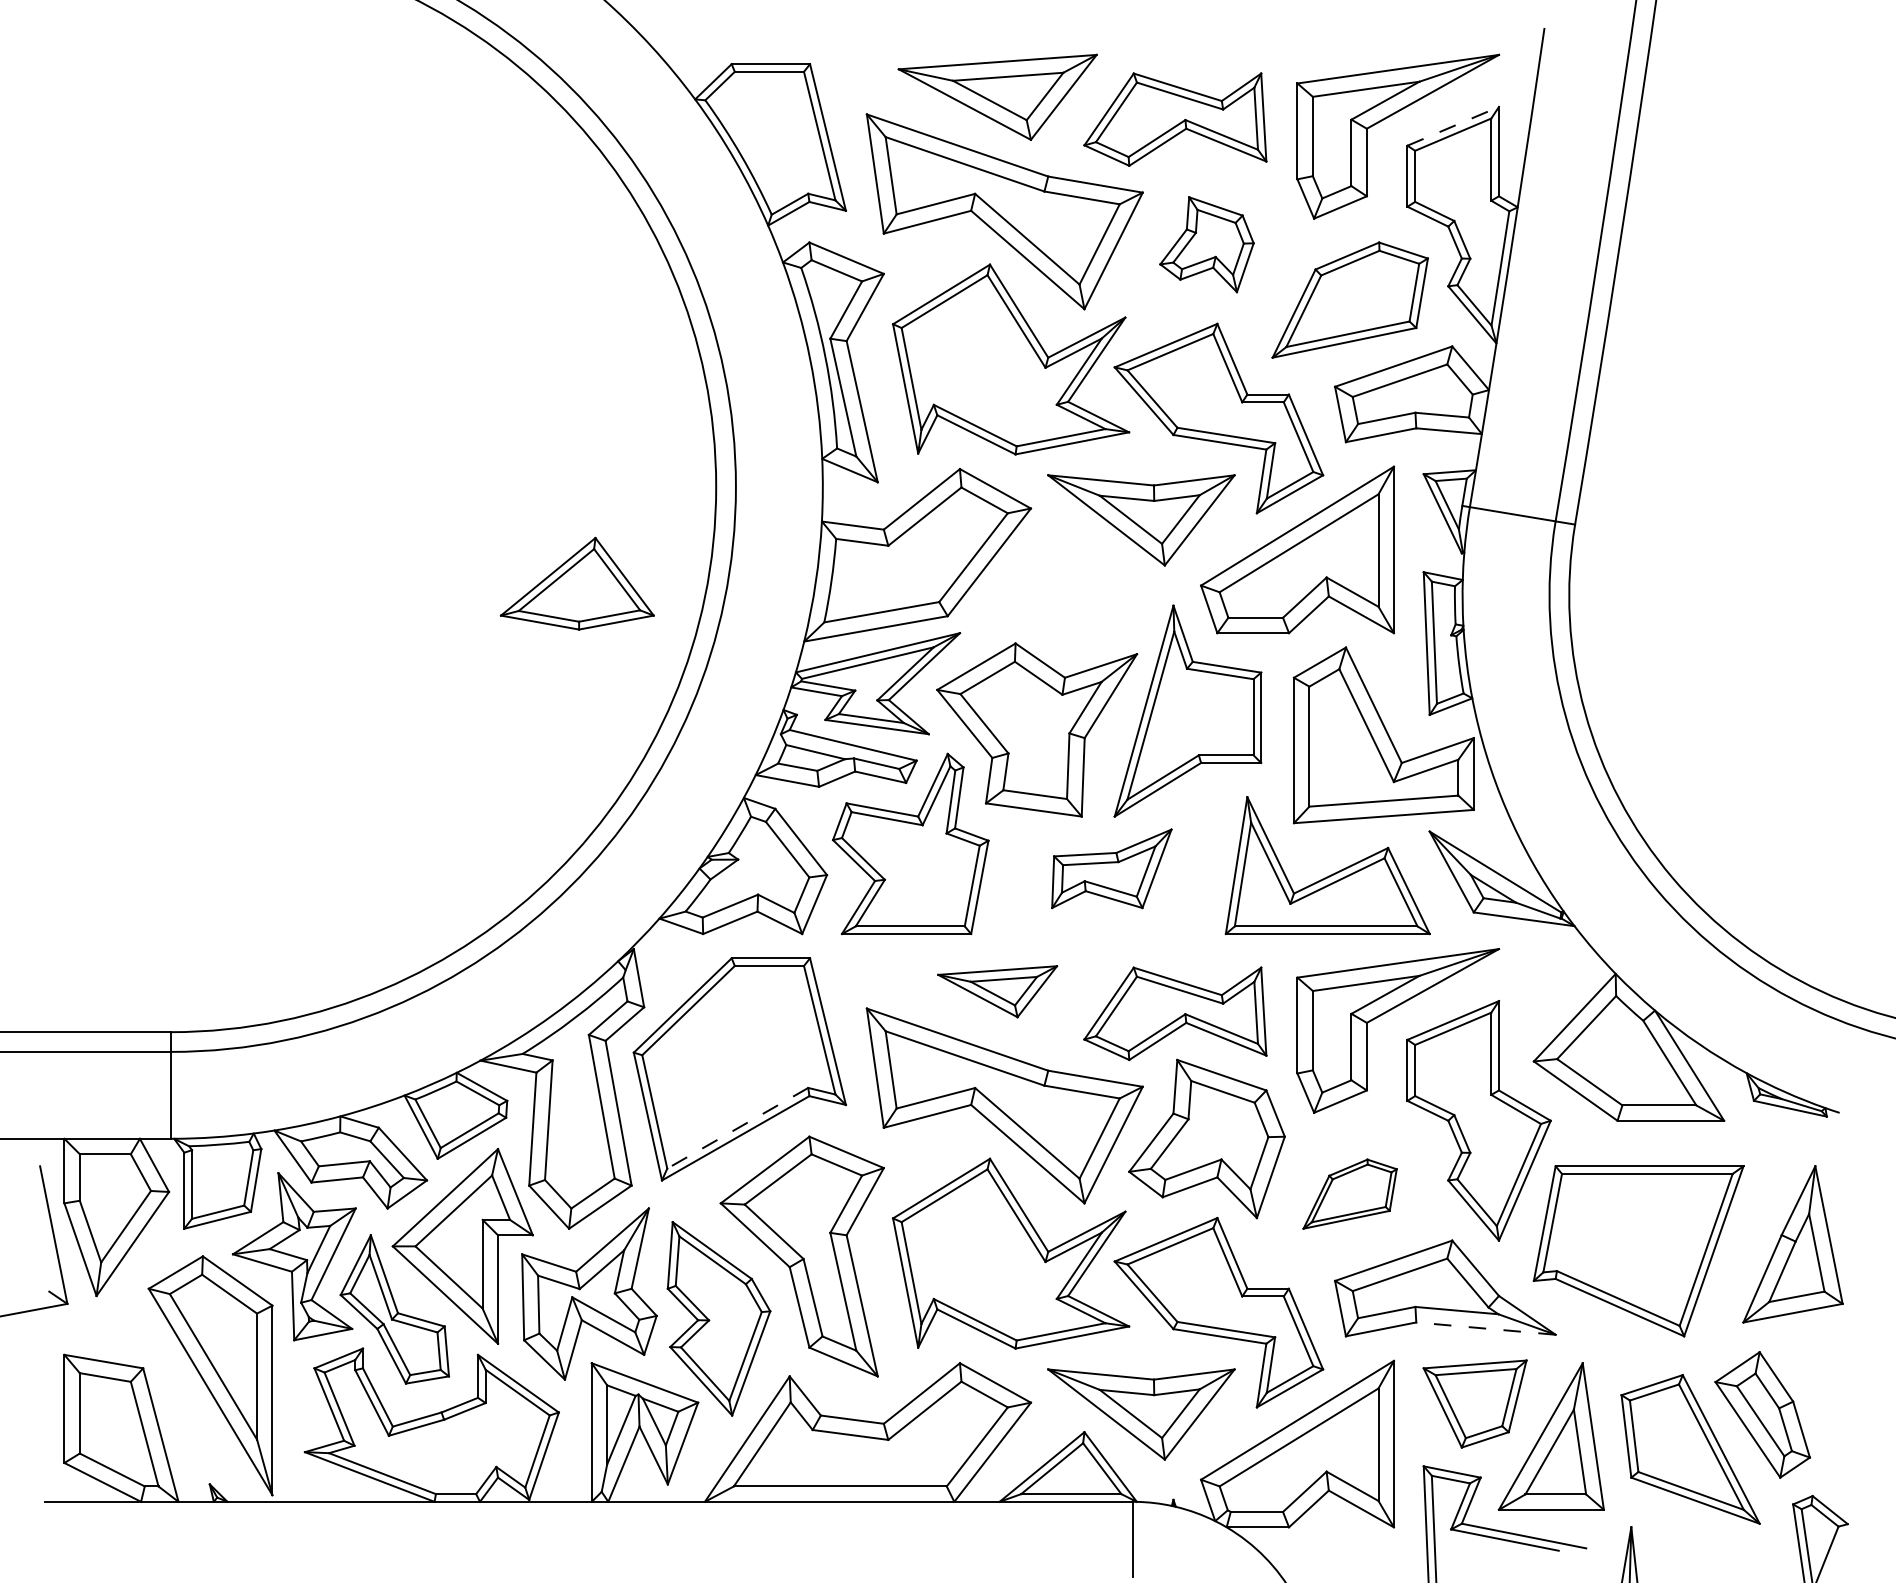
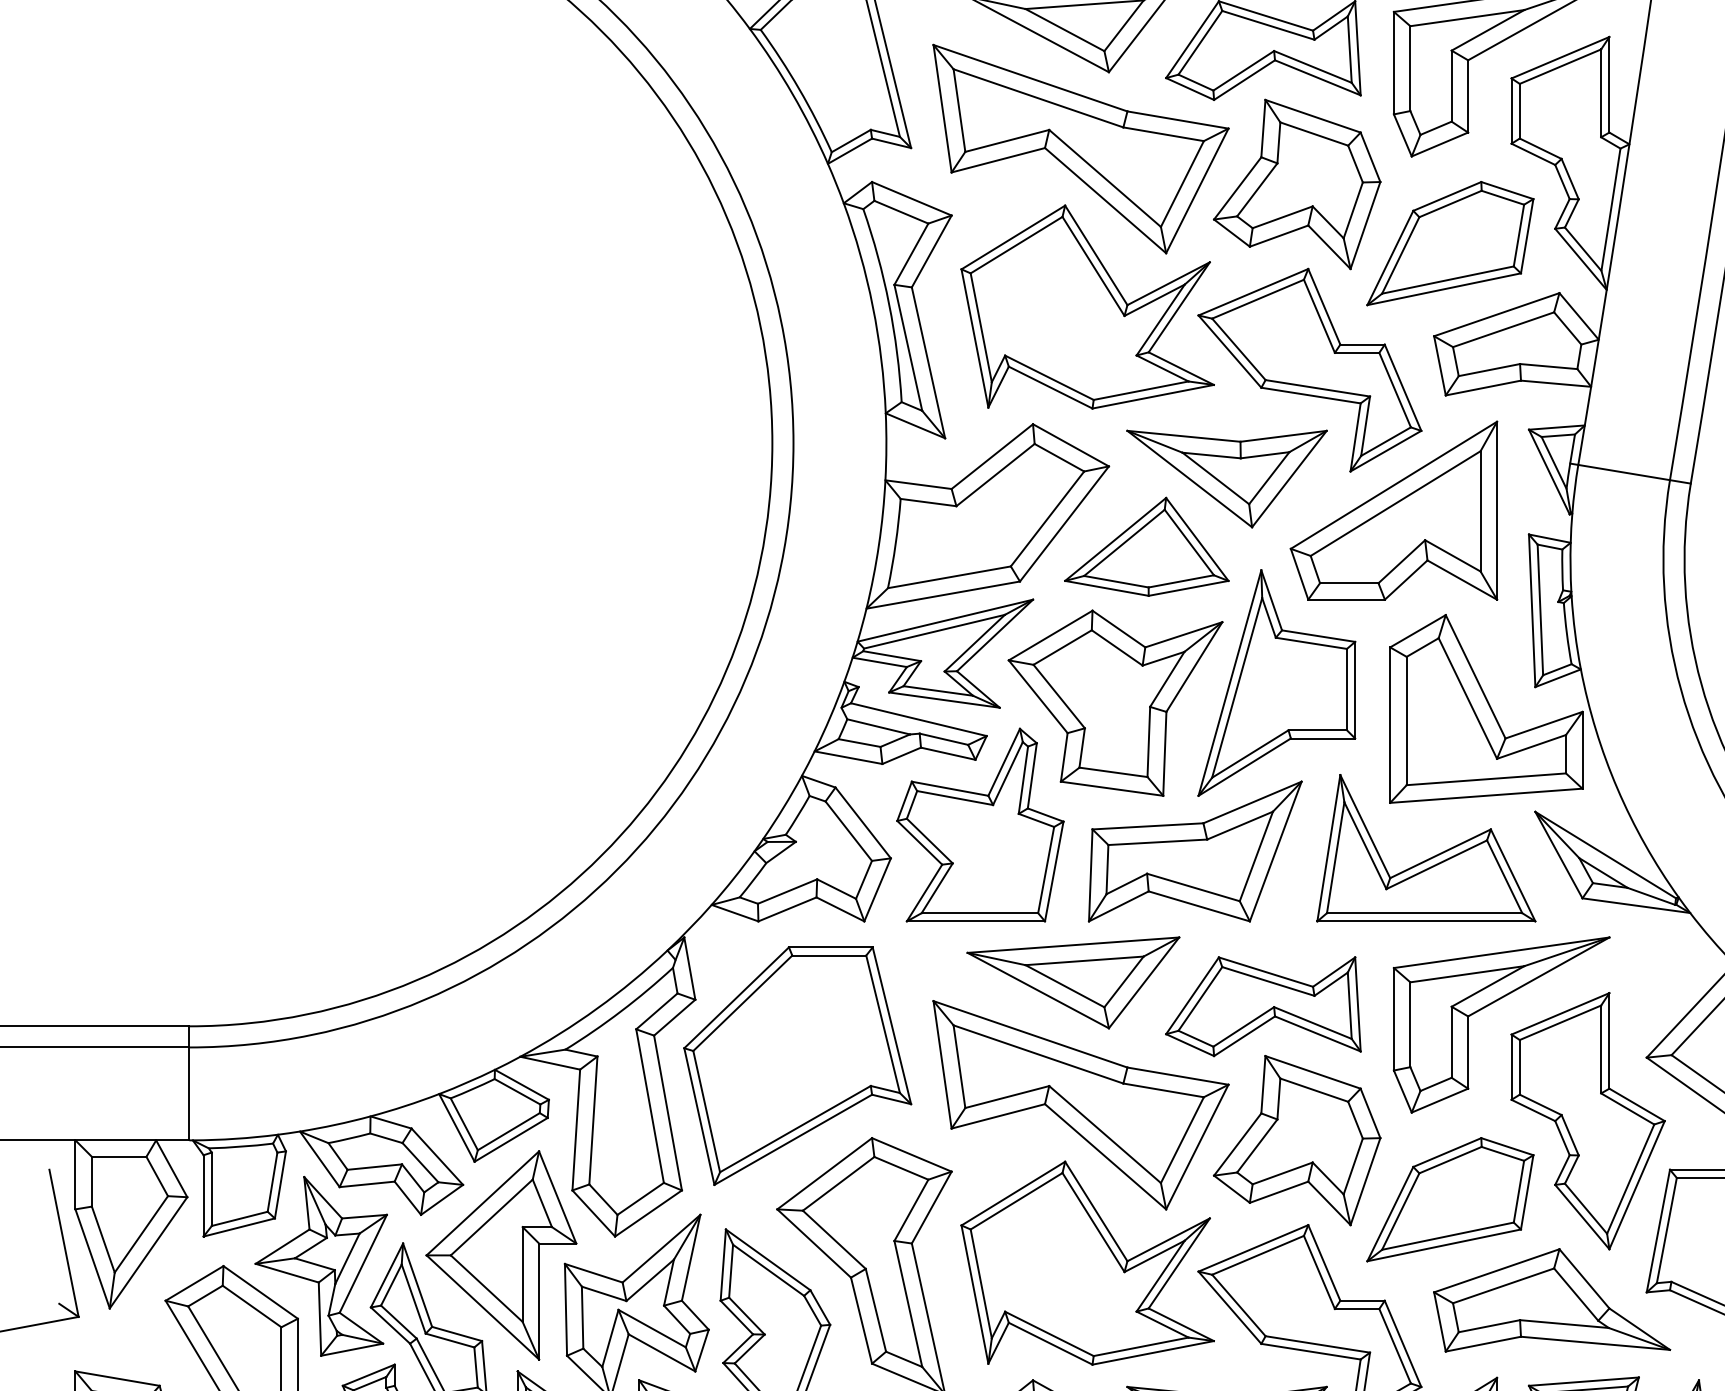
line: (1453, 126) -> (1560, 57), dashed -> solid
part: (1206, 244) -> (1296, 184), size x1.67
part: (576, 583) -> (1145, 546), moved
part: (1111, 868) -> (1195, 851), size x1.67
part: (997, 991) -> (1073, 982), size x1.67
line: (737, 1128) -> (795, 1129), dashed -> solid
part: (1349, 1193) -> (1449, 1198), size x1.67
line: (1485, 1328) -> (1594, 1343), dashed -> solid

